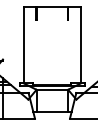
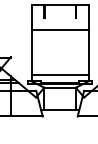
line: (51, 32) -> (59, 30), added
line: (51, 77) -> (59, 75), added

